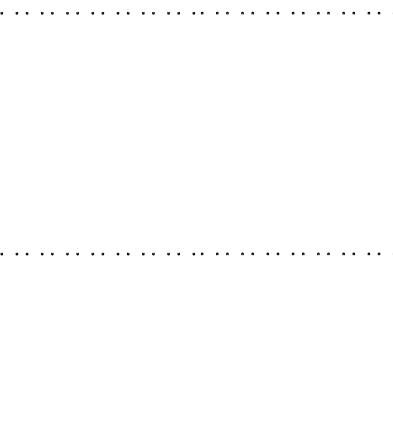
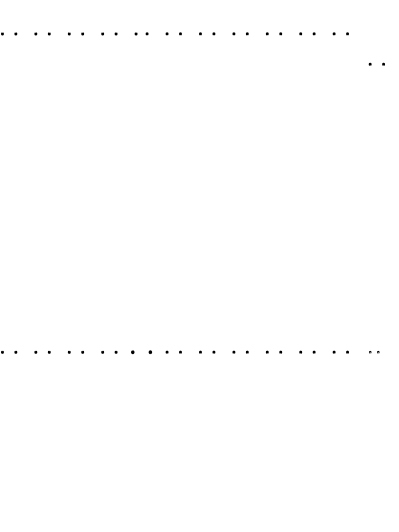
part: (373, 13) -> (376, 64), moved
part: (197, 253) -> (140, 351), size x1.6
part: (373, 253) -> (373, 351), size x0.6

